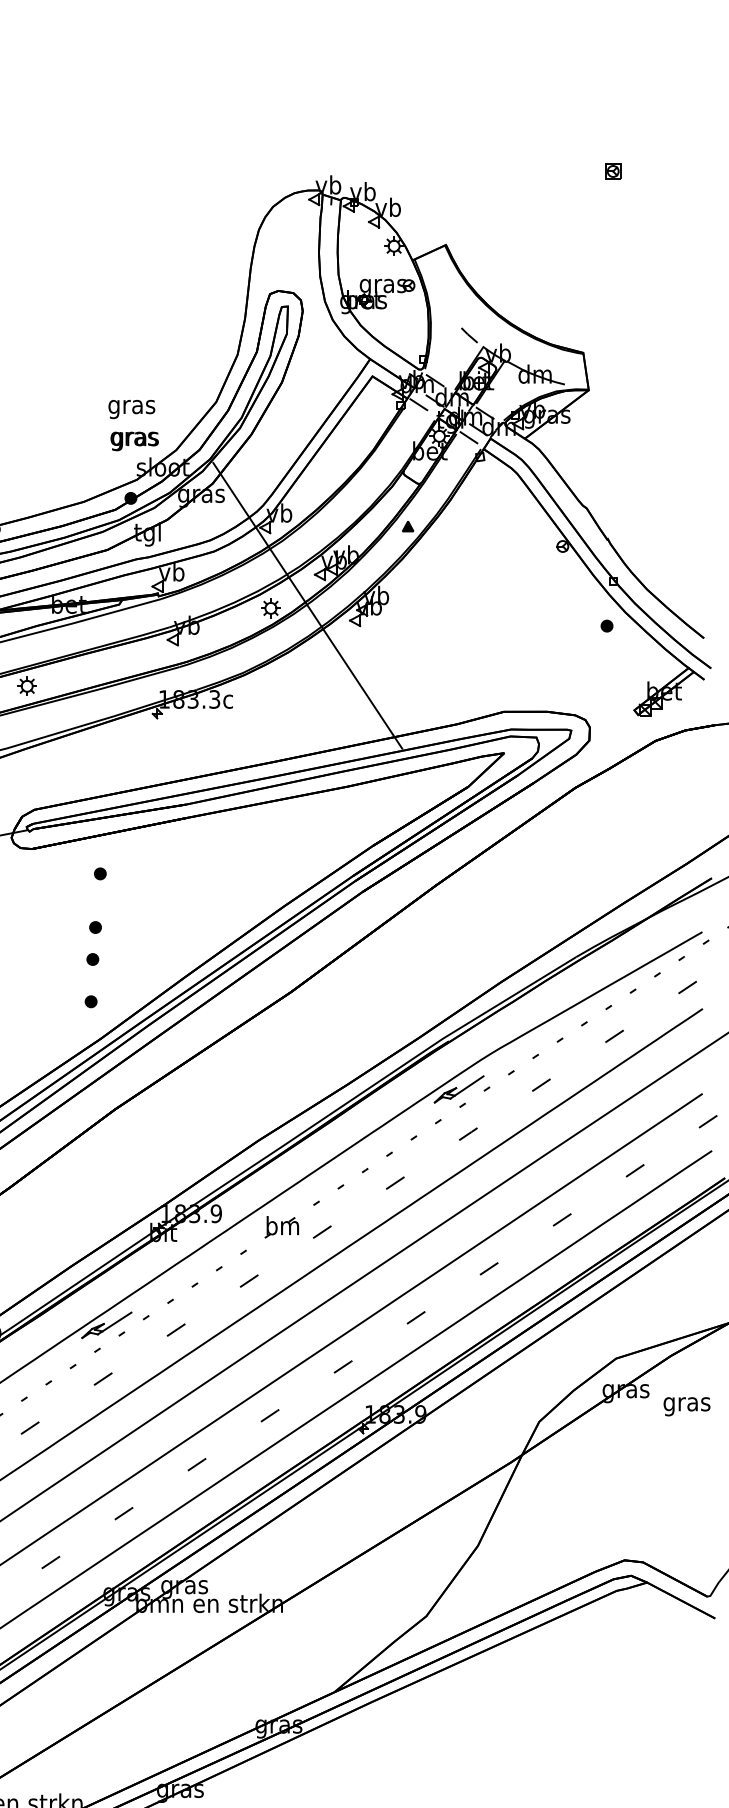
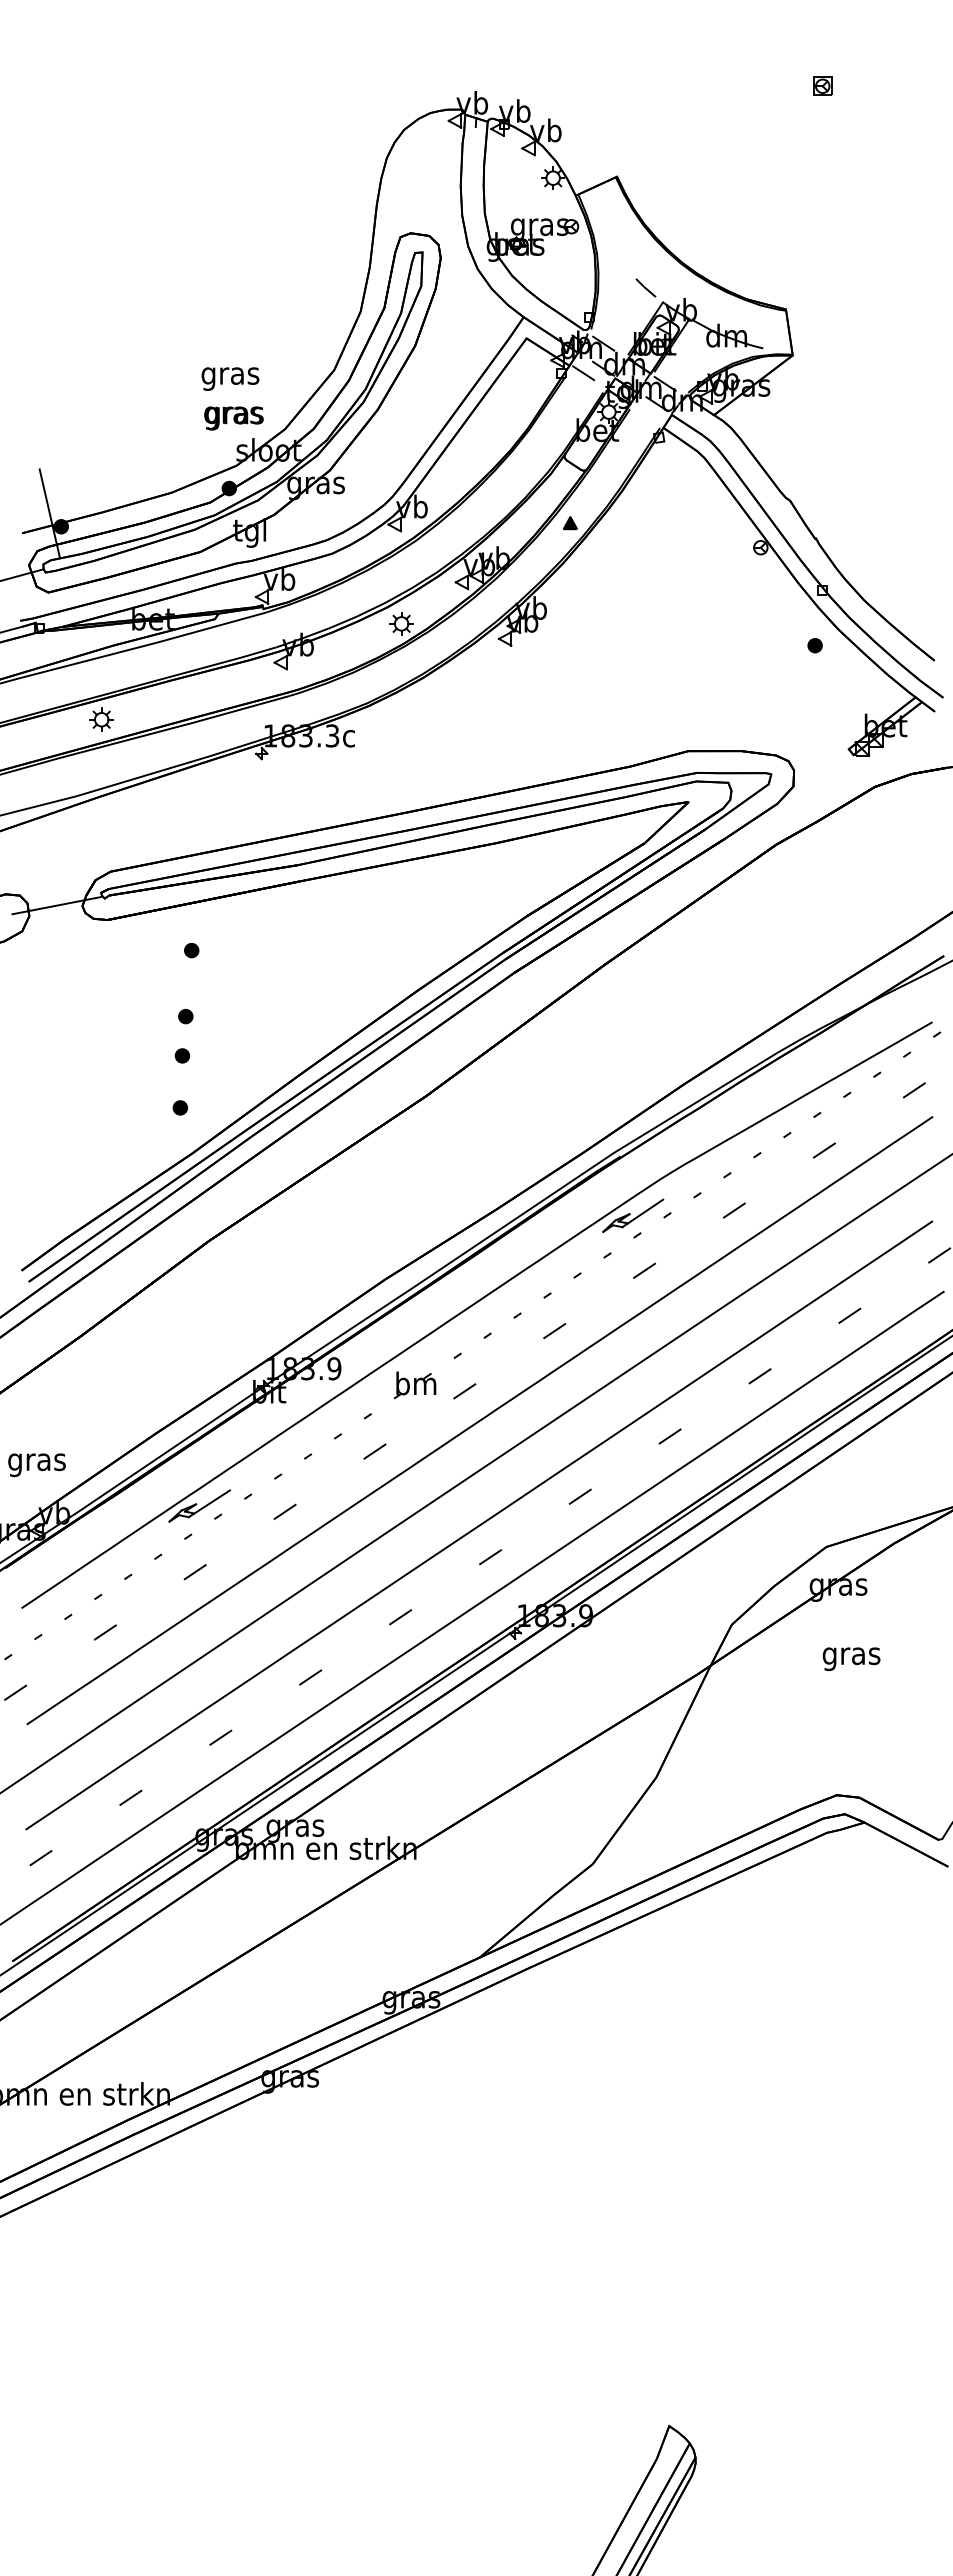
line: (469, 438) -> (646, 414), removed
line: (307, 605) -> (446, 620), removed
text: (686, 1406) -> (851, 1659), moved

